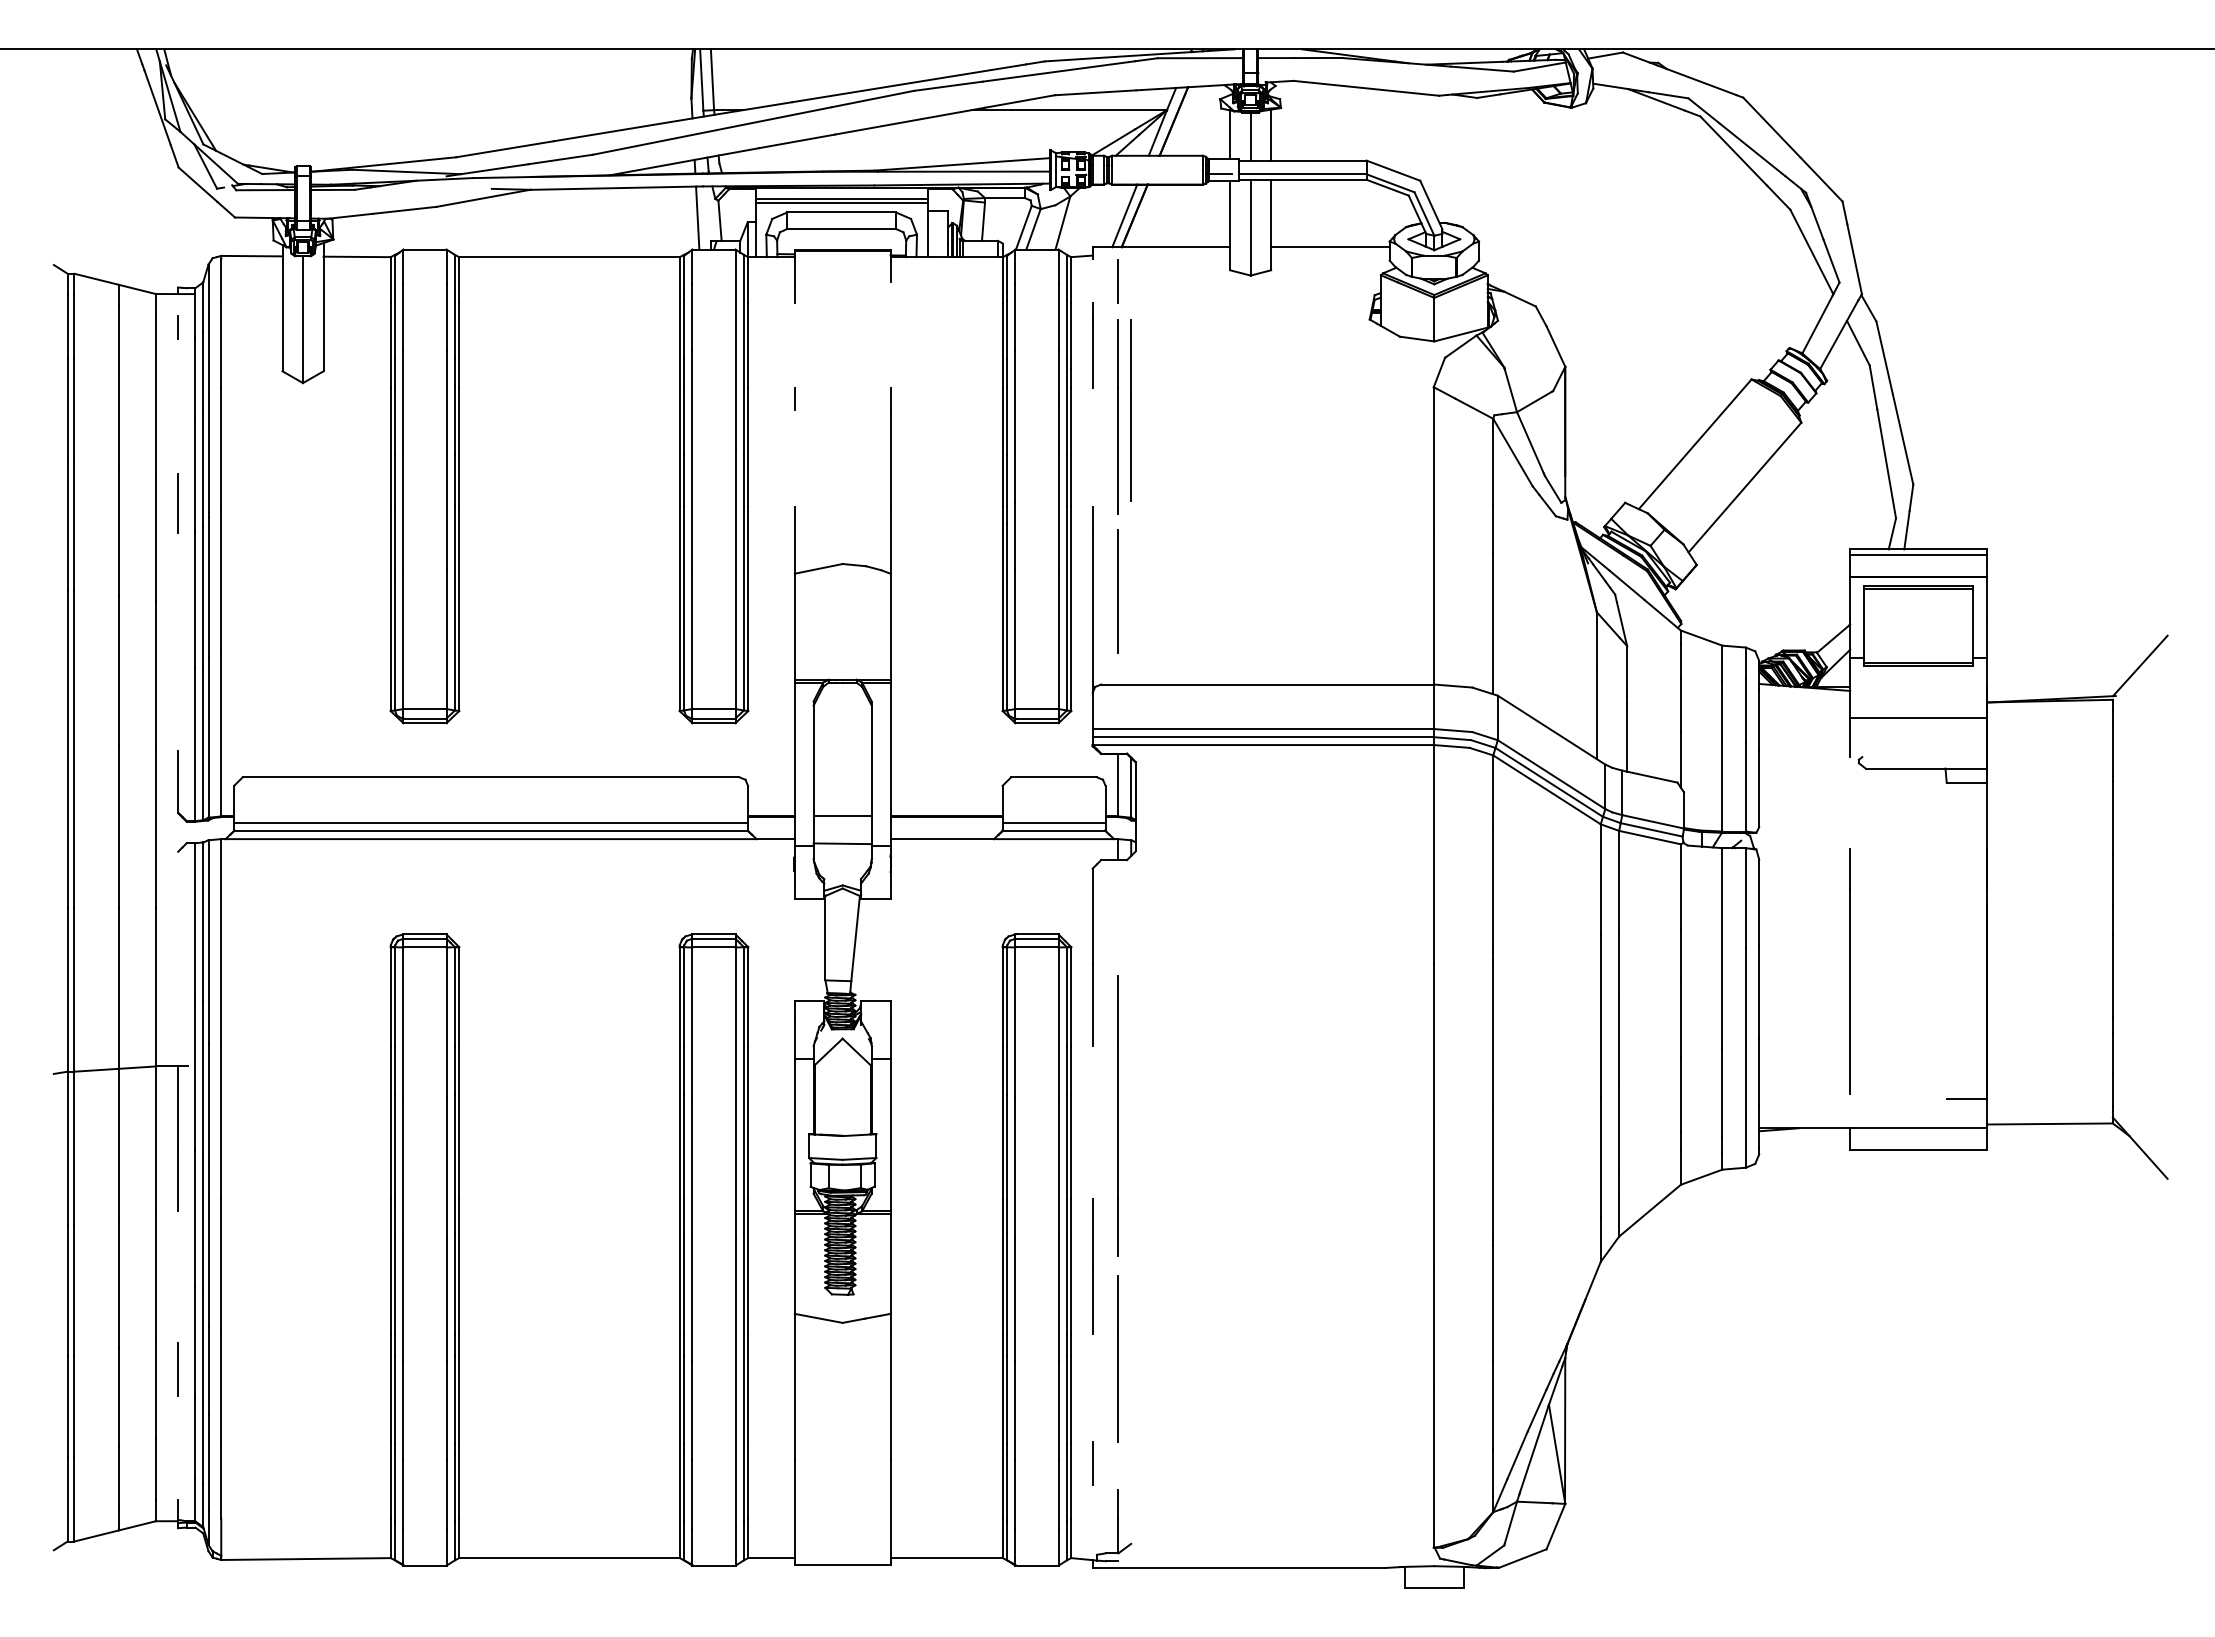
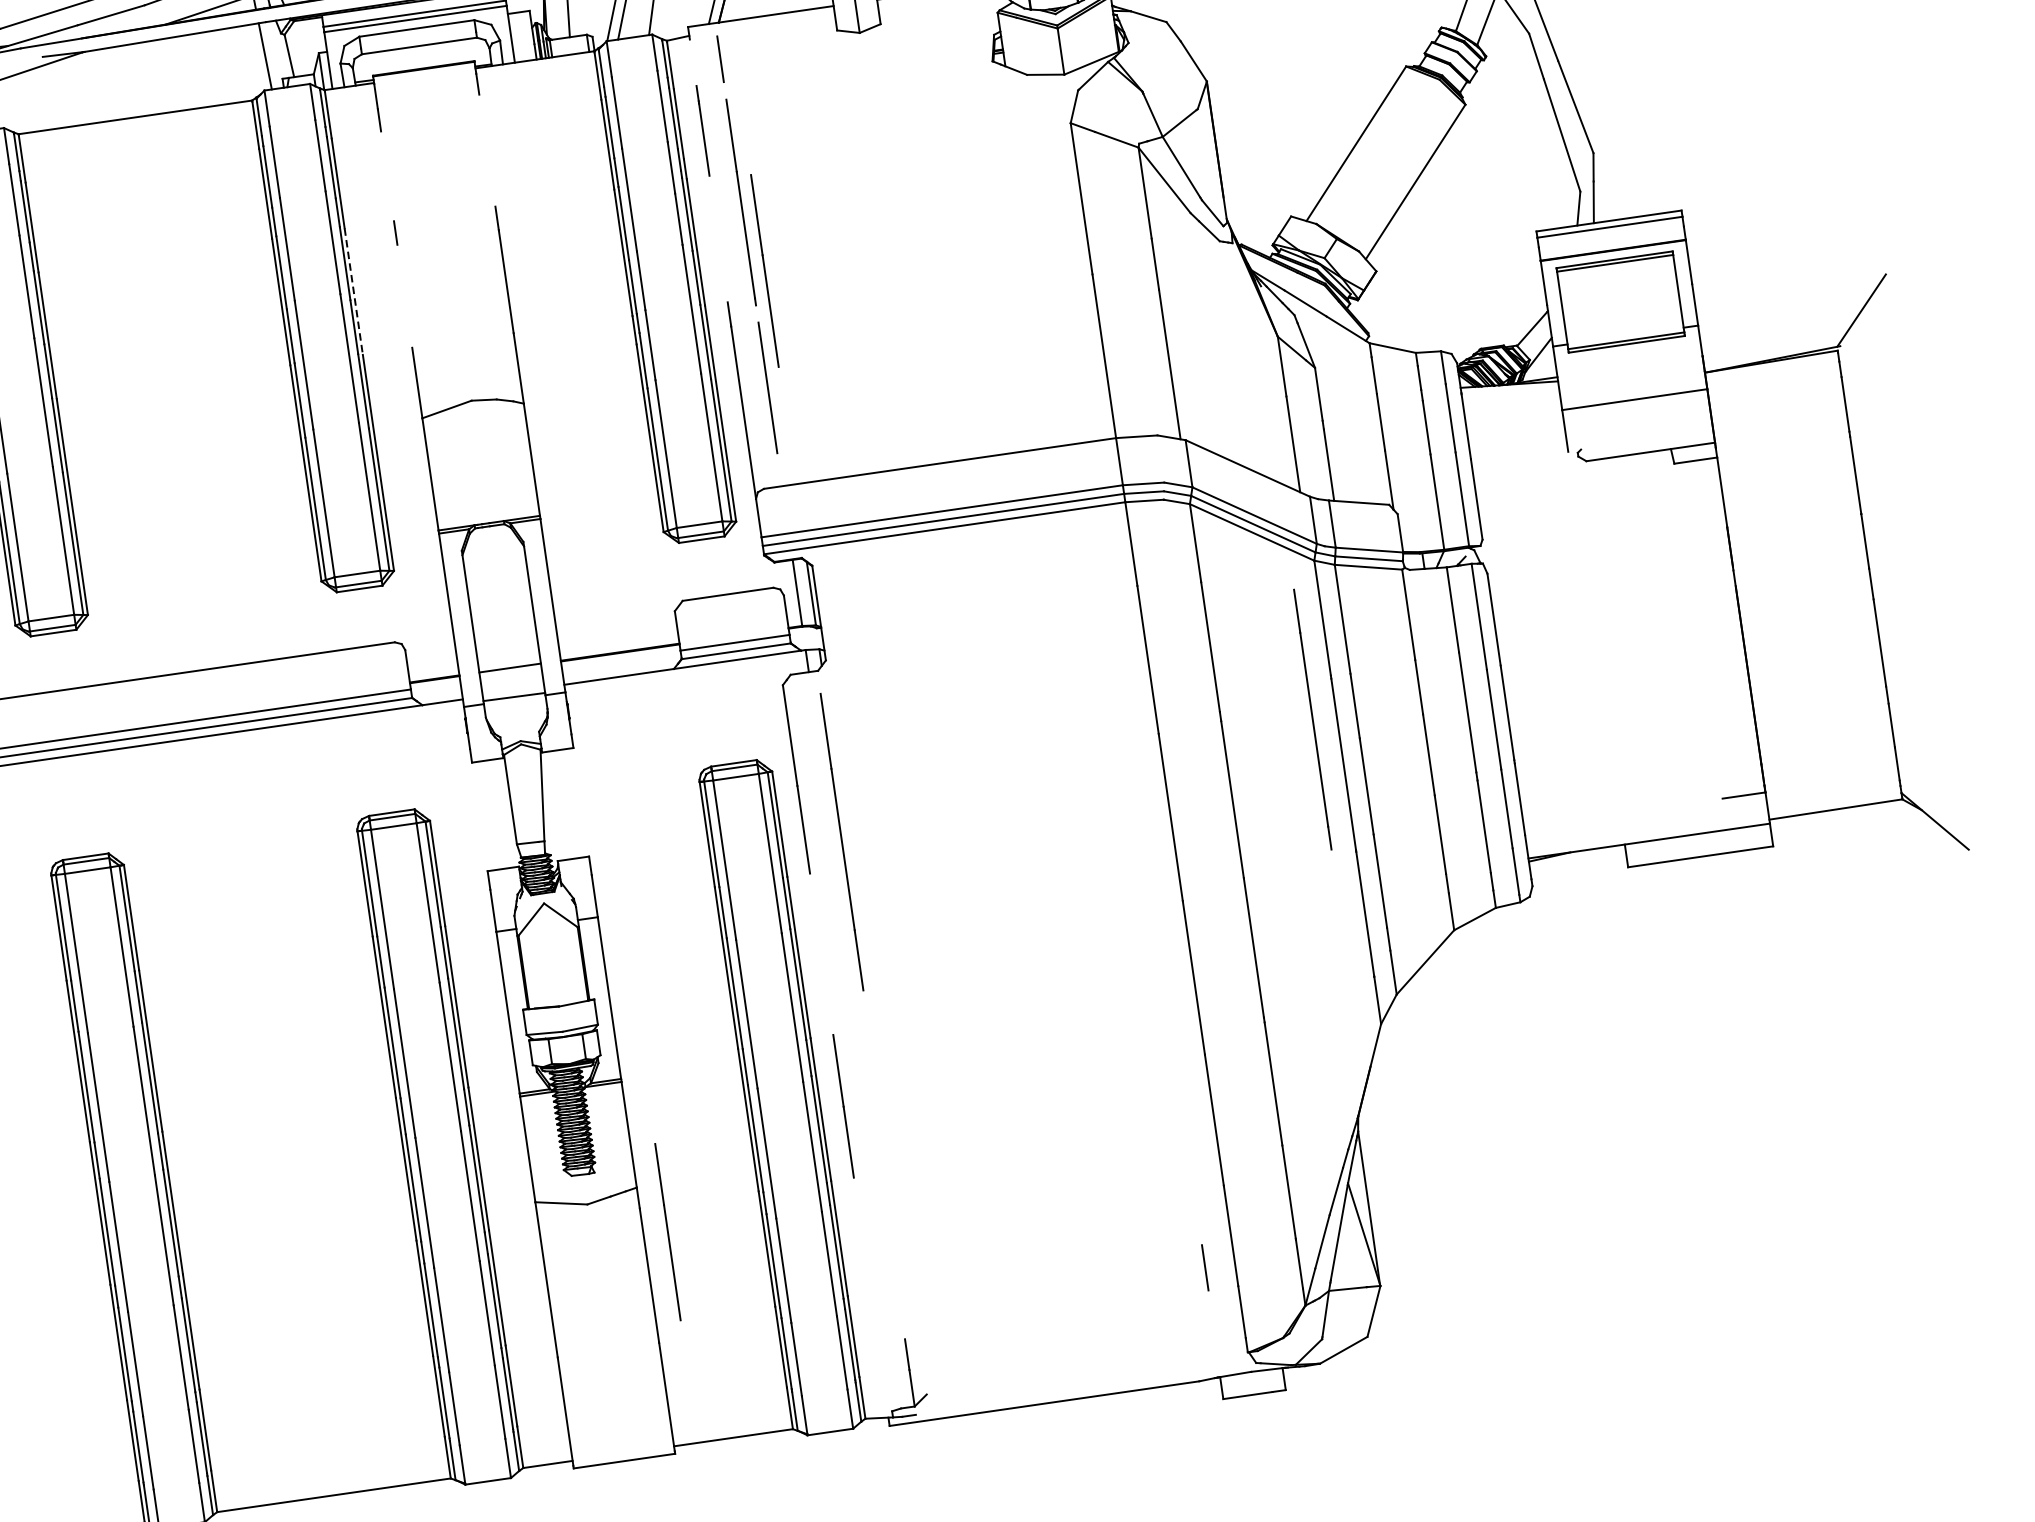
line: (1130, 410) -> (764, 271), moved
line: (748, 447) -> (354, 291), solid -> dashed
line: (1849, 971) -> (1312, 720), moved
line: (1117, 1115) -> (841, 842), moved
line: (1117, 1358) -> (666, 1231), moved
line: (1092, 1463) -> (1205, 1267), moved

